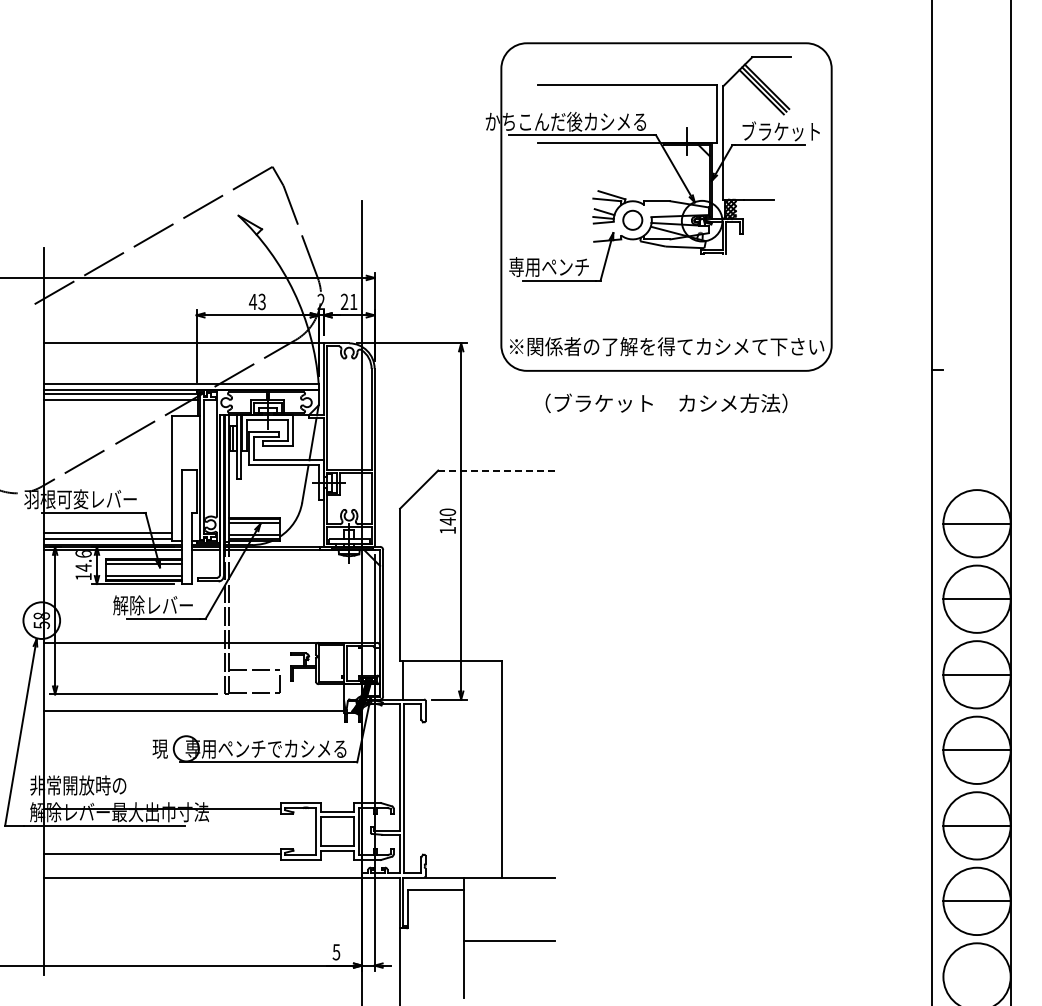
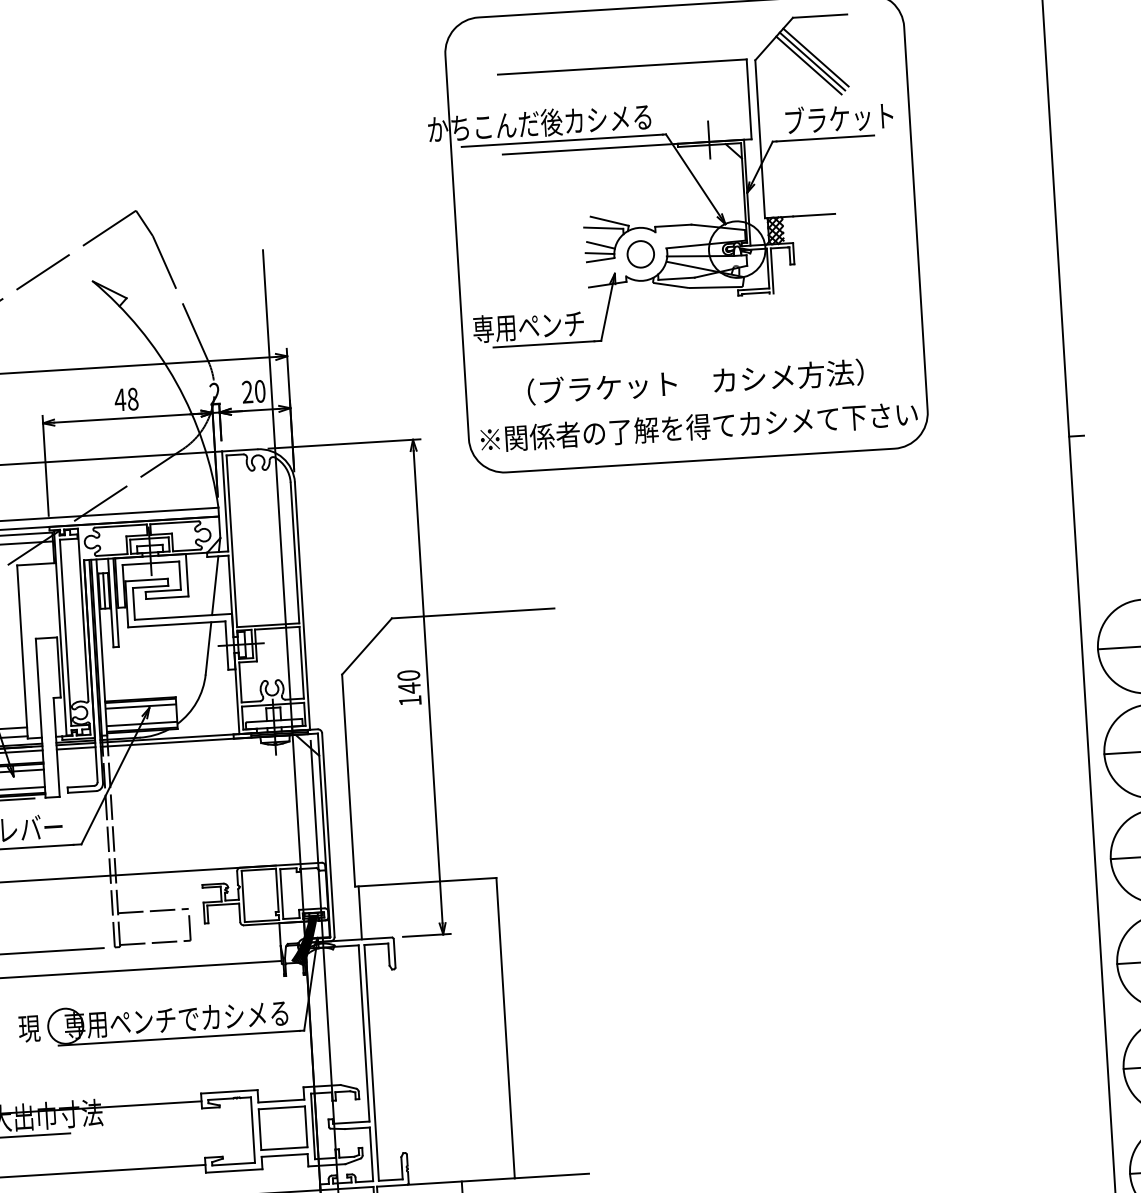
text: (261, 301) -> (132, 398), 43 -> 48
text: (353, 301) -> (259, 390), 21 -> 20
text: (666, 402) -> (695, 380), moved
line: (496, 470) -> (472, 613), dashed -> solid

